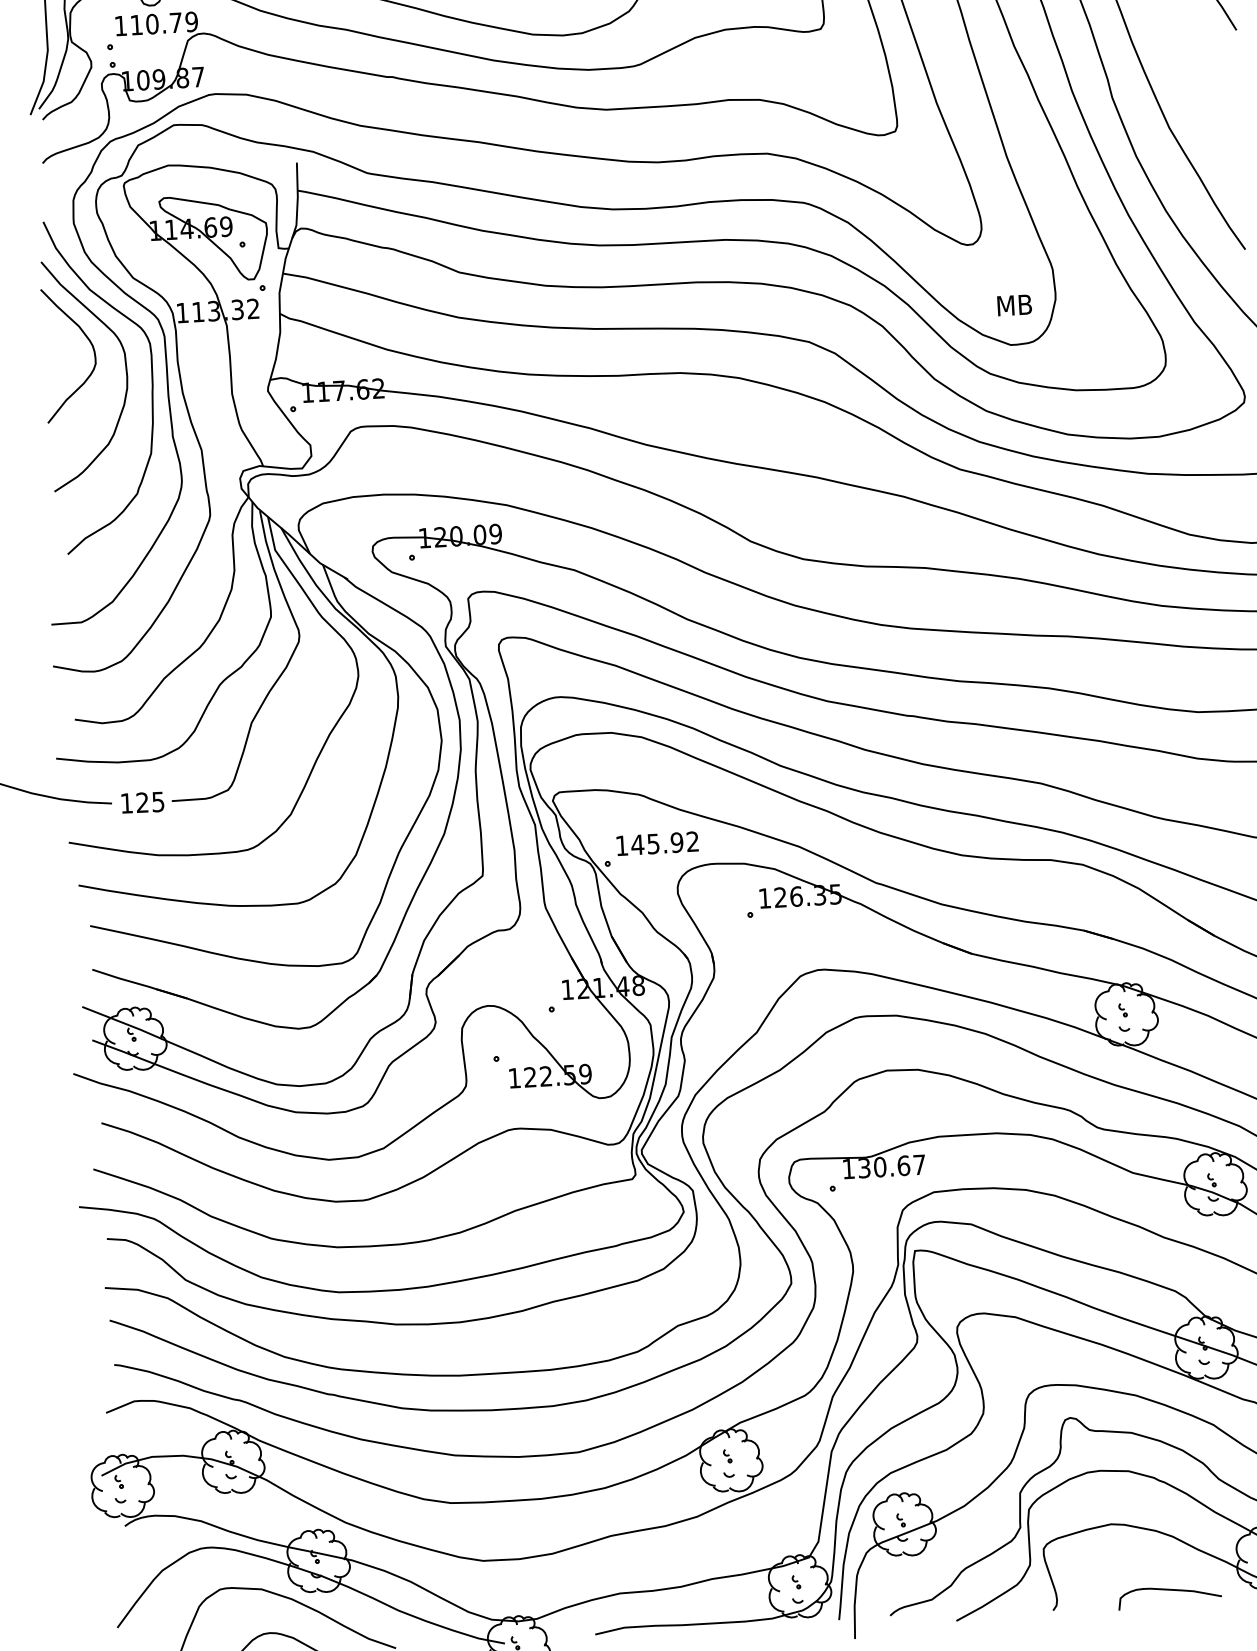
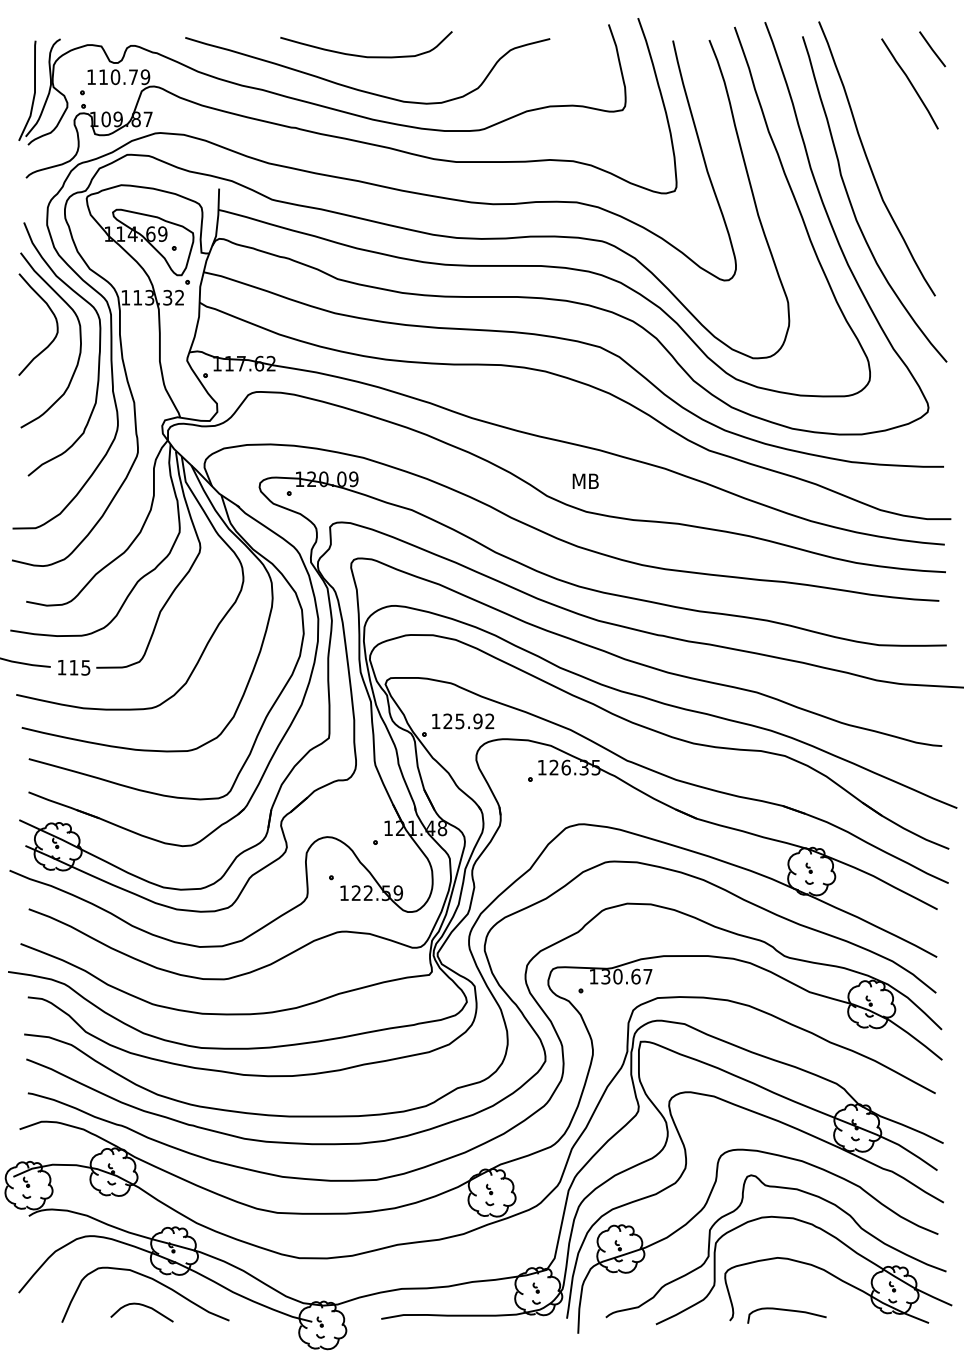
text: (1014, 304) -> (585, 480), moved
text: (141, 802) -> (73, 667), 125 -> 115
text: (636, 843) -> (447, 720), 145.92 -> 125.92
curve: (1170, 1591) -> (787, 1311), moved

